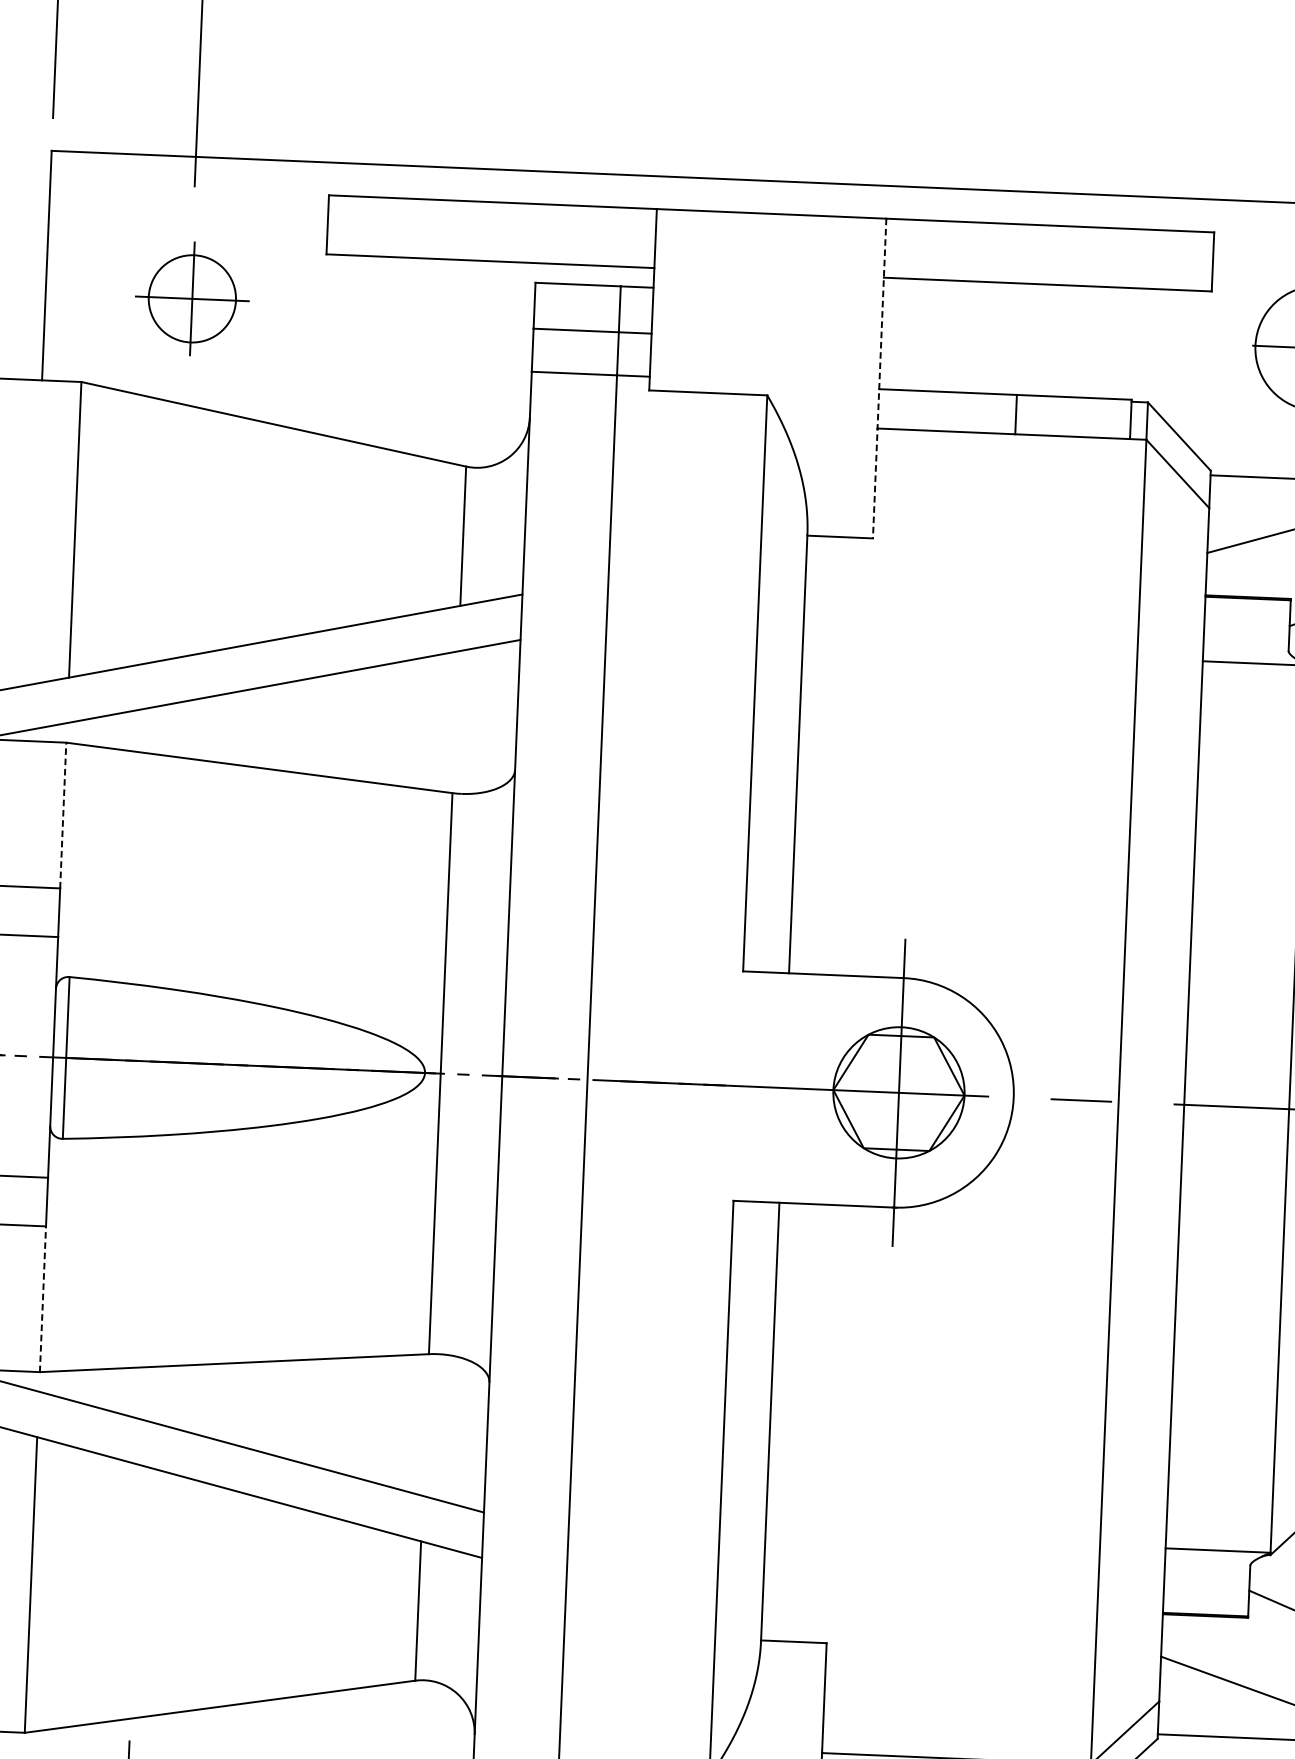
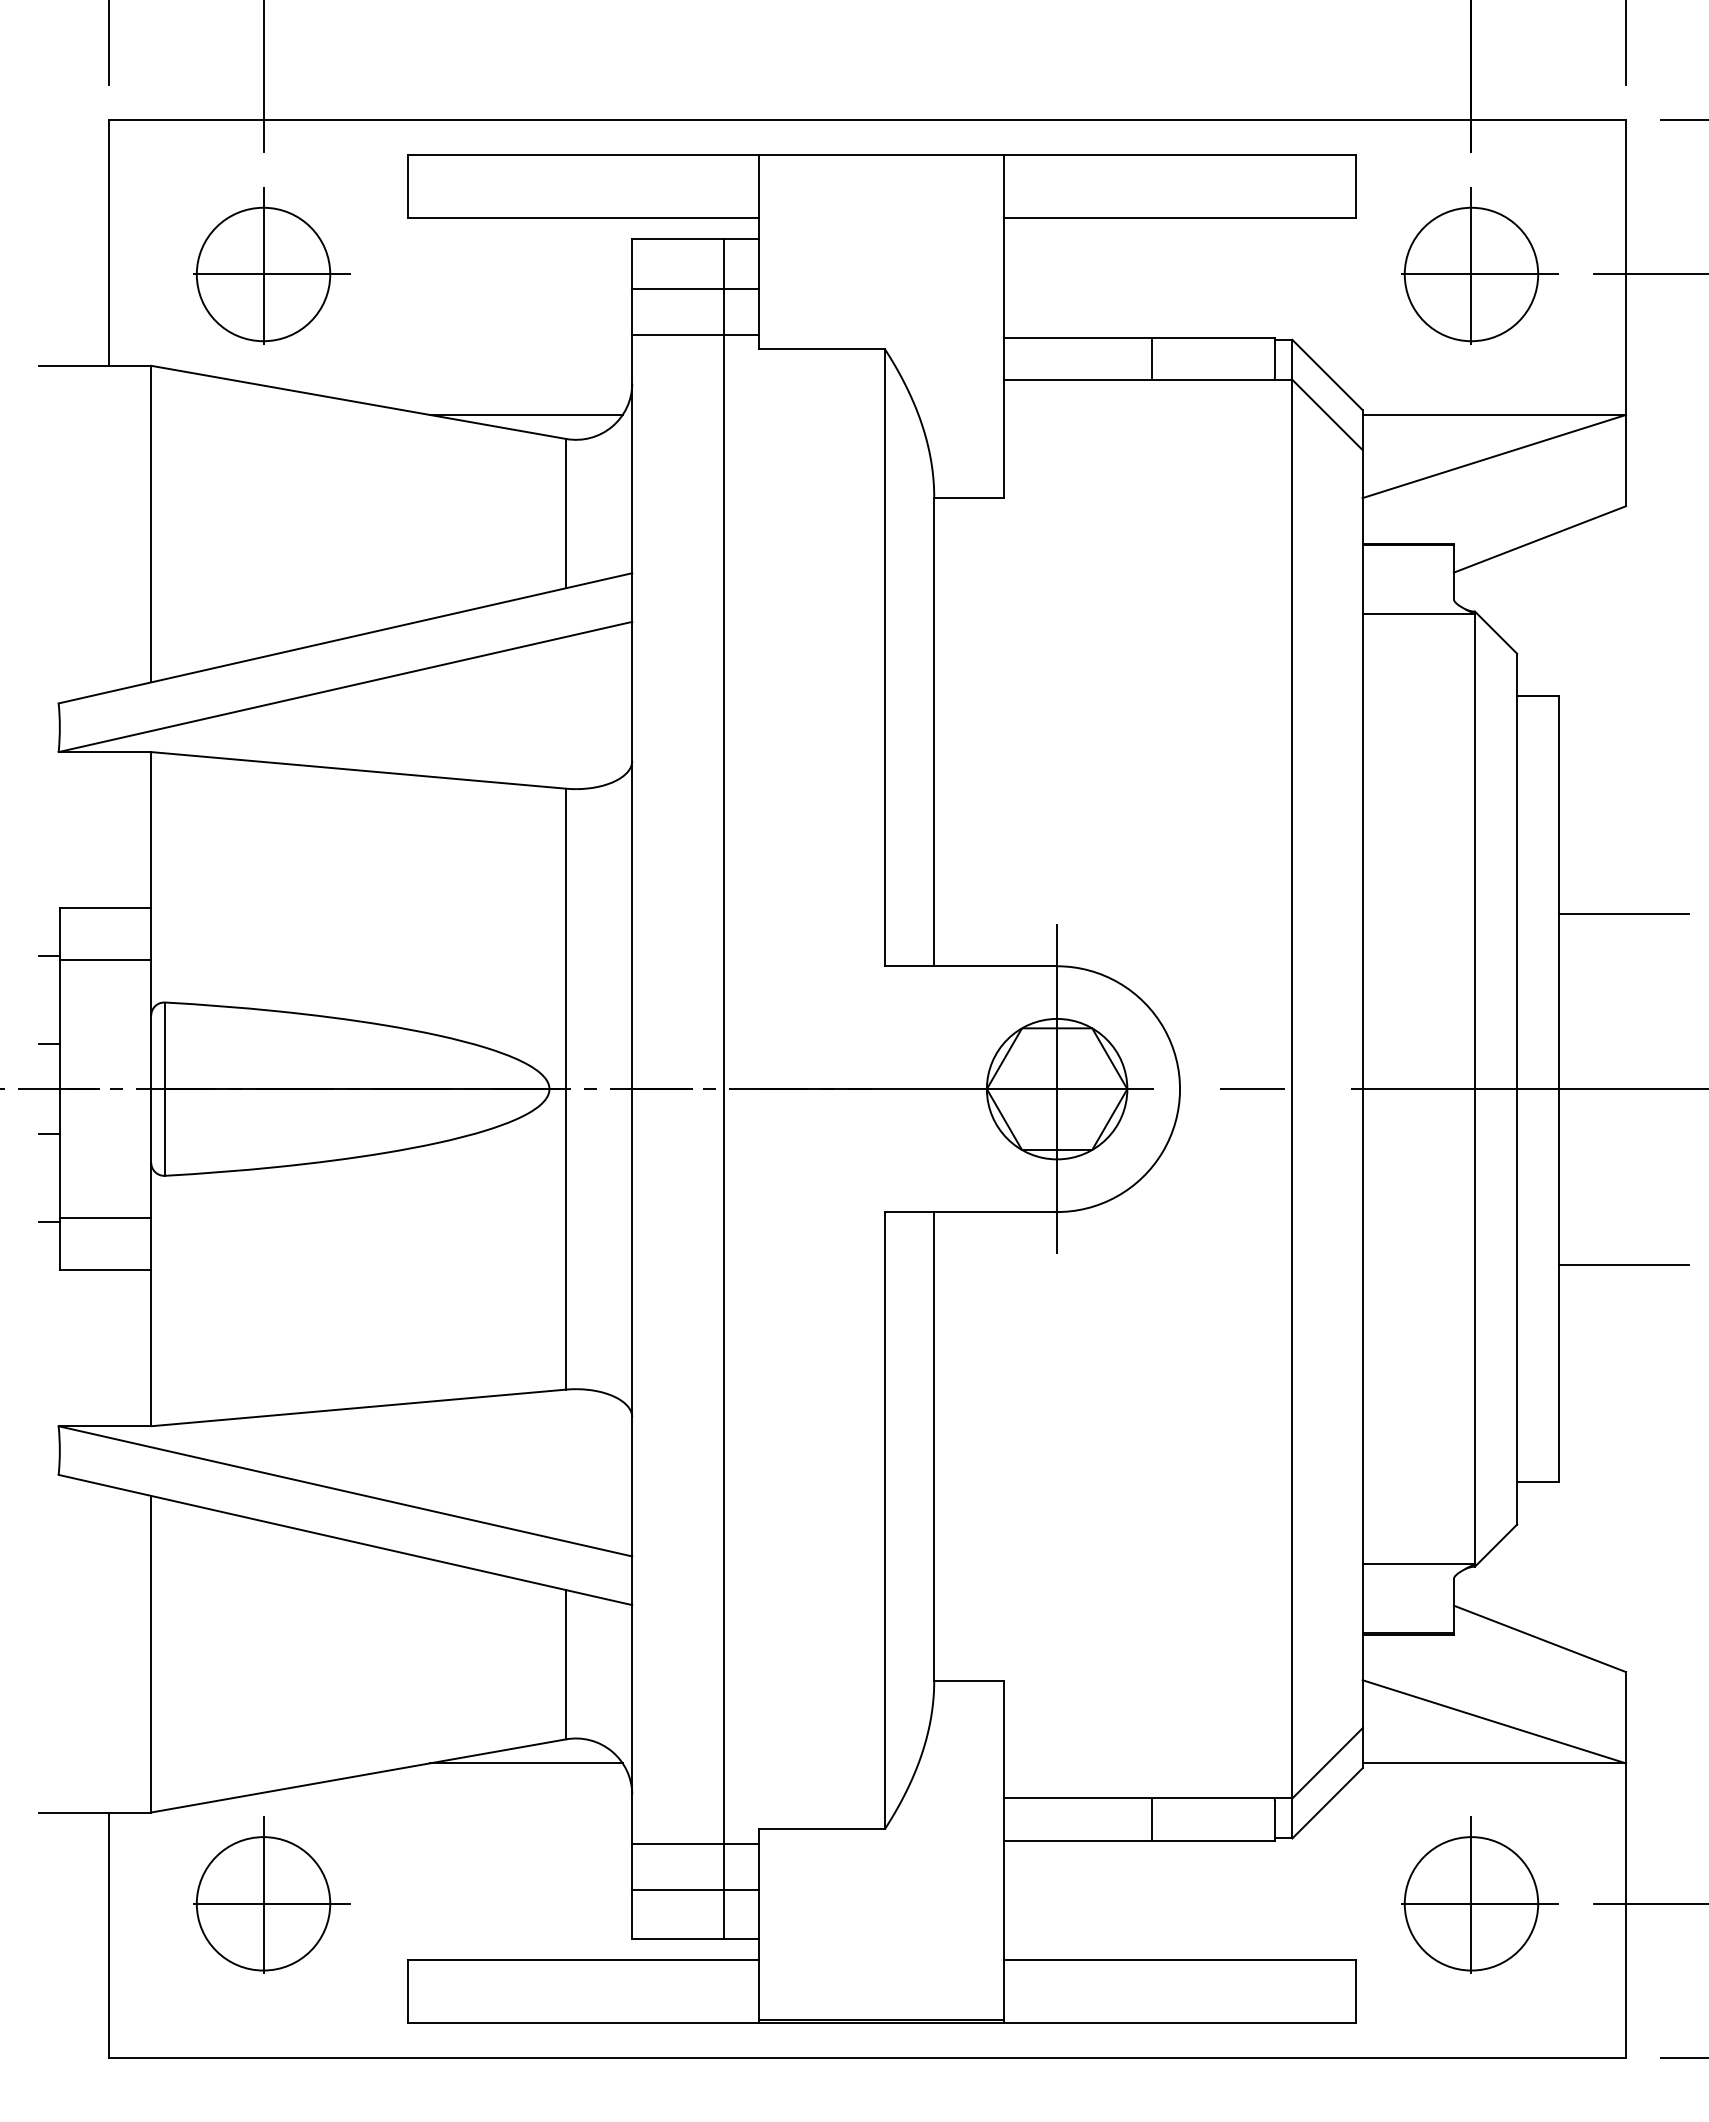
part: (197, 293) -> (271, 265), size x1.43
line: (879, 378) -> (1004, 326), dashed -> solid
line: (429, 442) -> (525, 414), added
line: (63, 814) -> (151, 829), dashed -> solid
line: (43, 1298) -> (151, 1347), dashed -> solid
line: (376, 1701) -> (525, 1763), added

